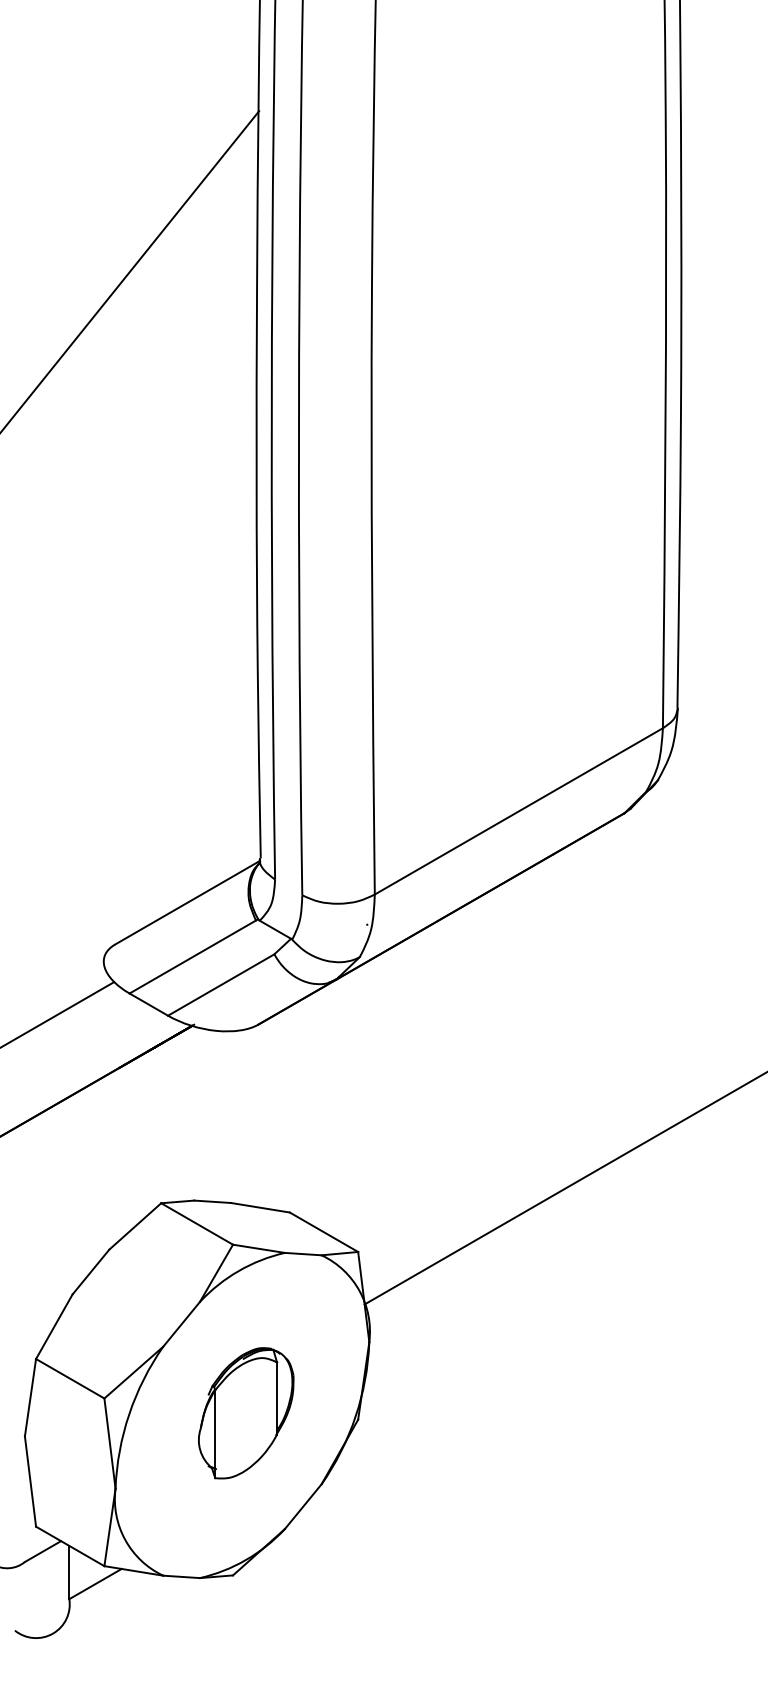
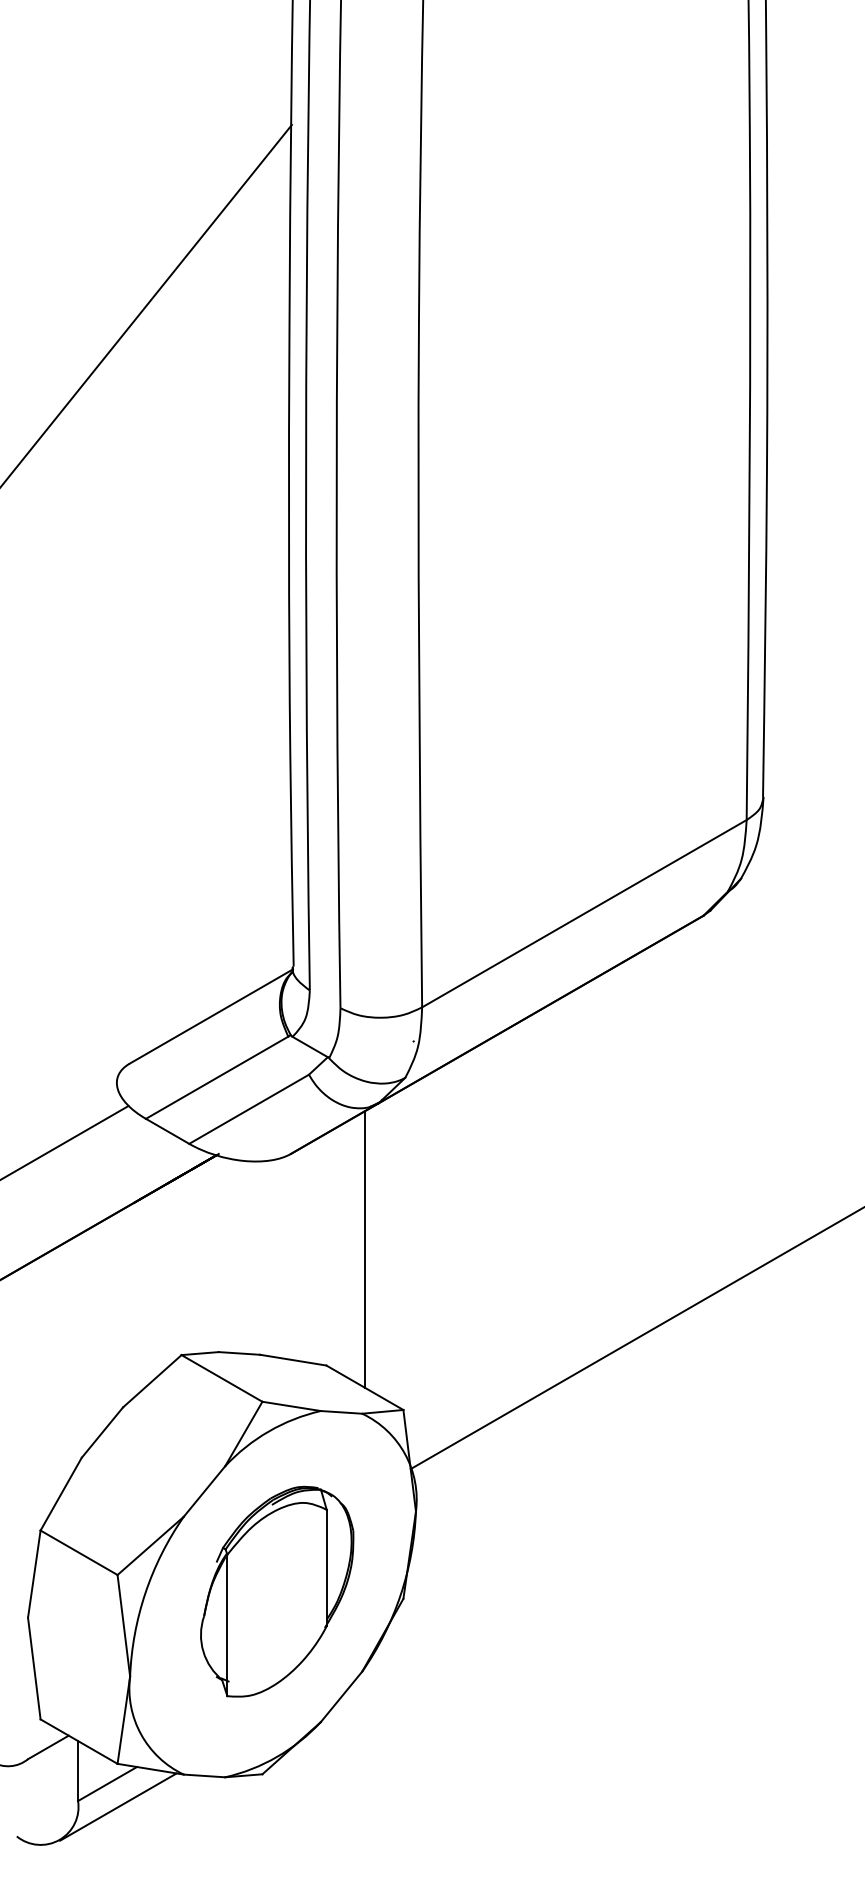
line: (323, 1109) -> (364, 1249), added
part: (246, 1413) -> (277, 1591), size x1.43
line: (105, 1604) -> (118, 1806), added

